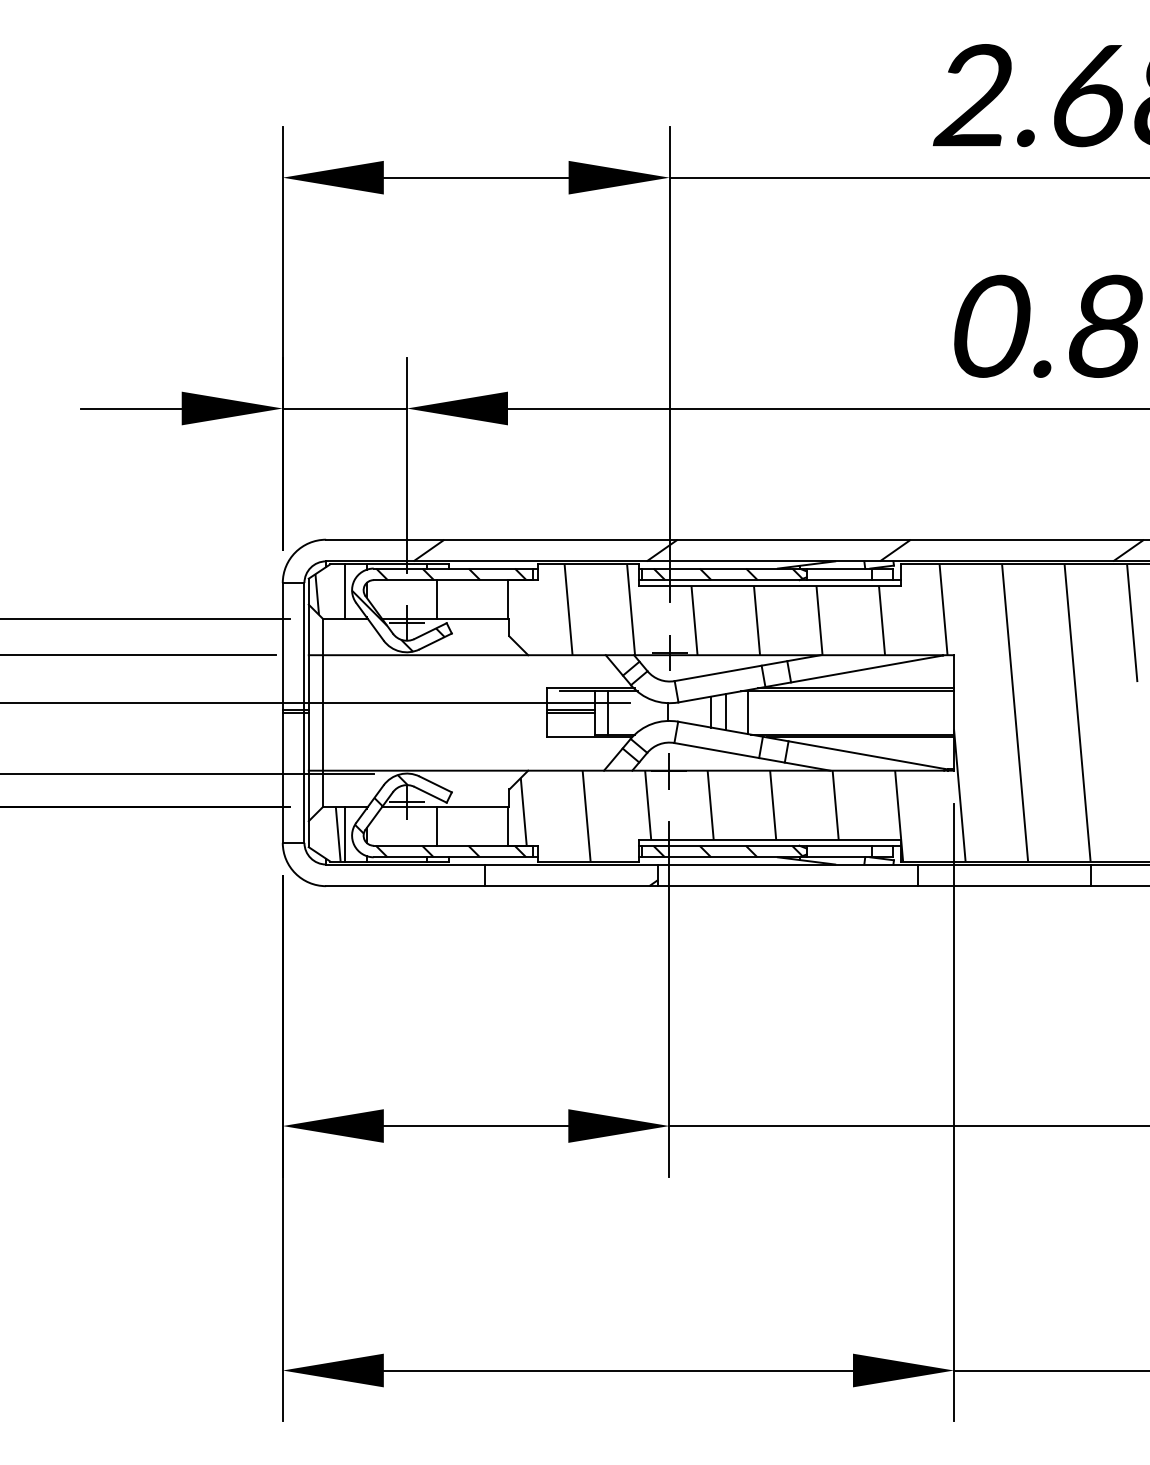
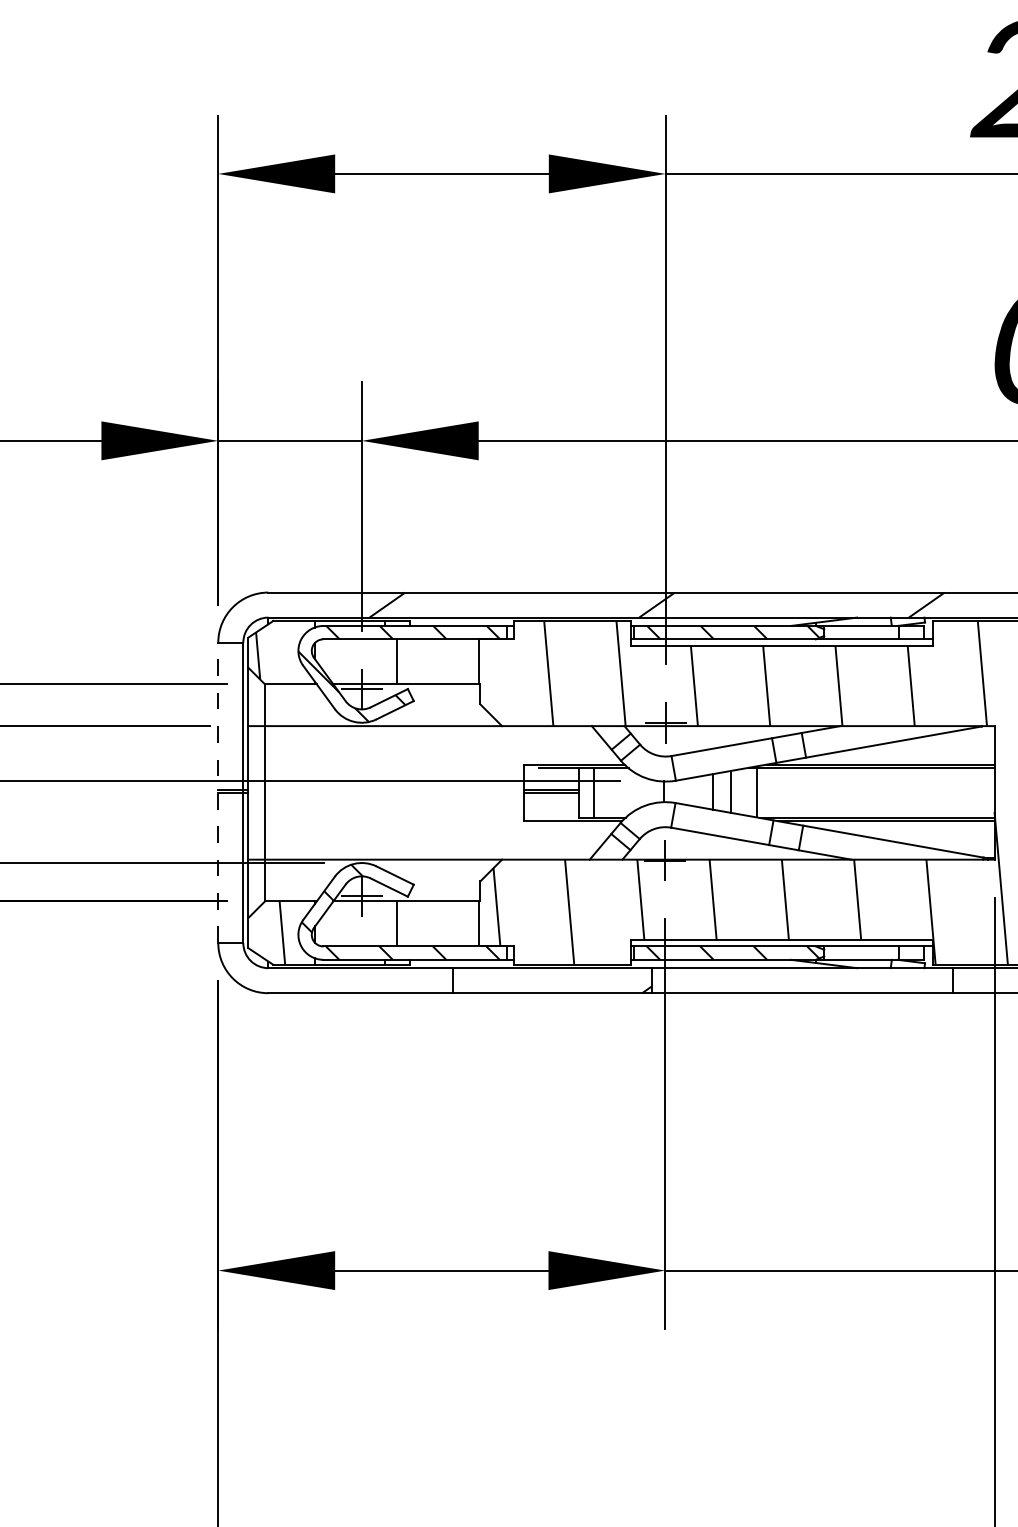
line: (344, 591) -> (289, 652), removed
line: (282, 712) -> (217, 792), solid -> dashed
line: (344, 833) -> (289, 932), removed

